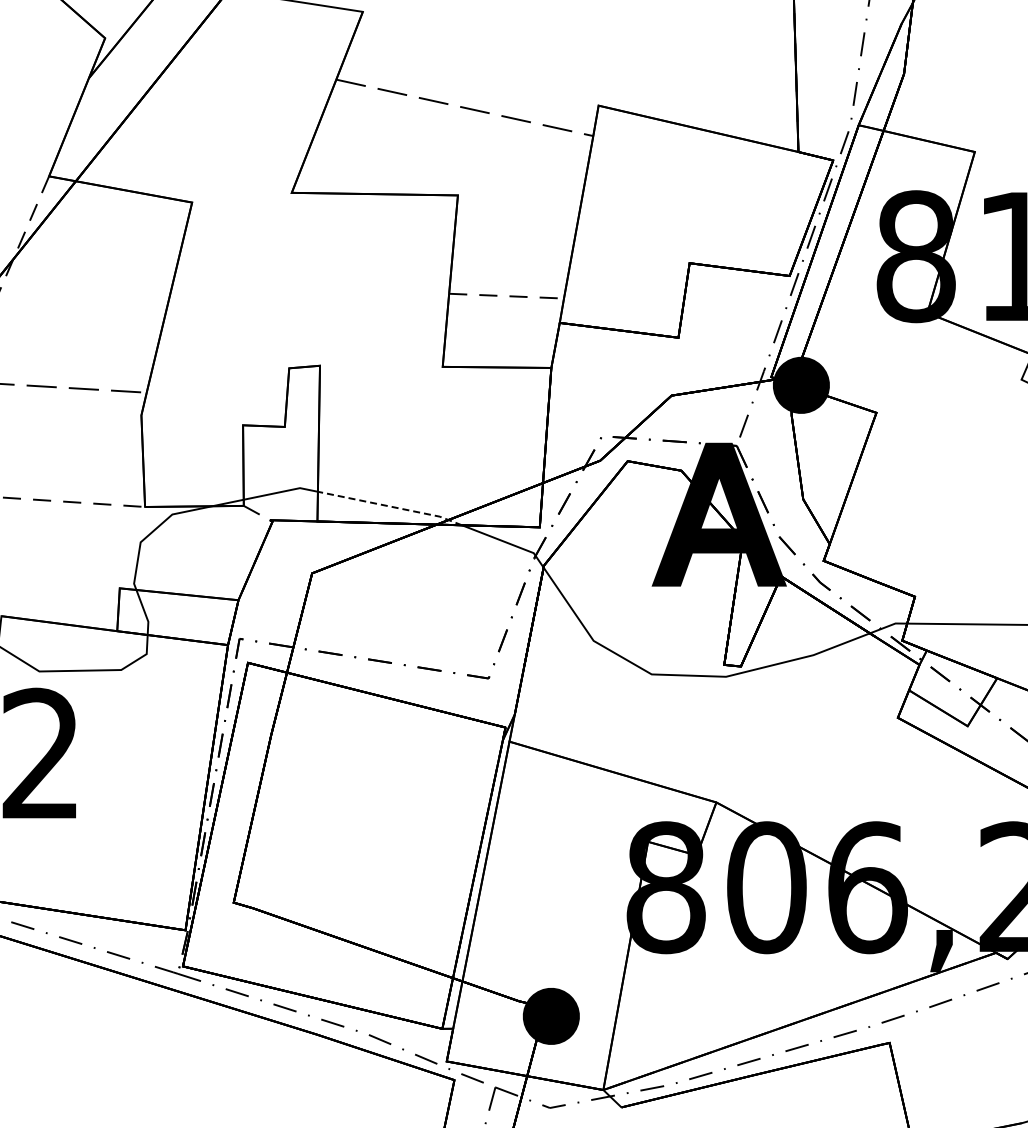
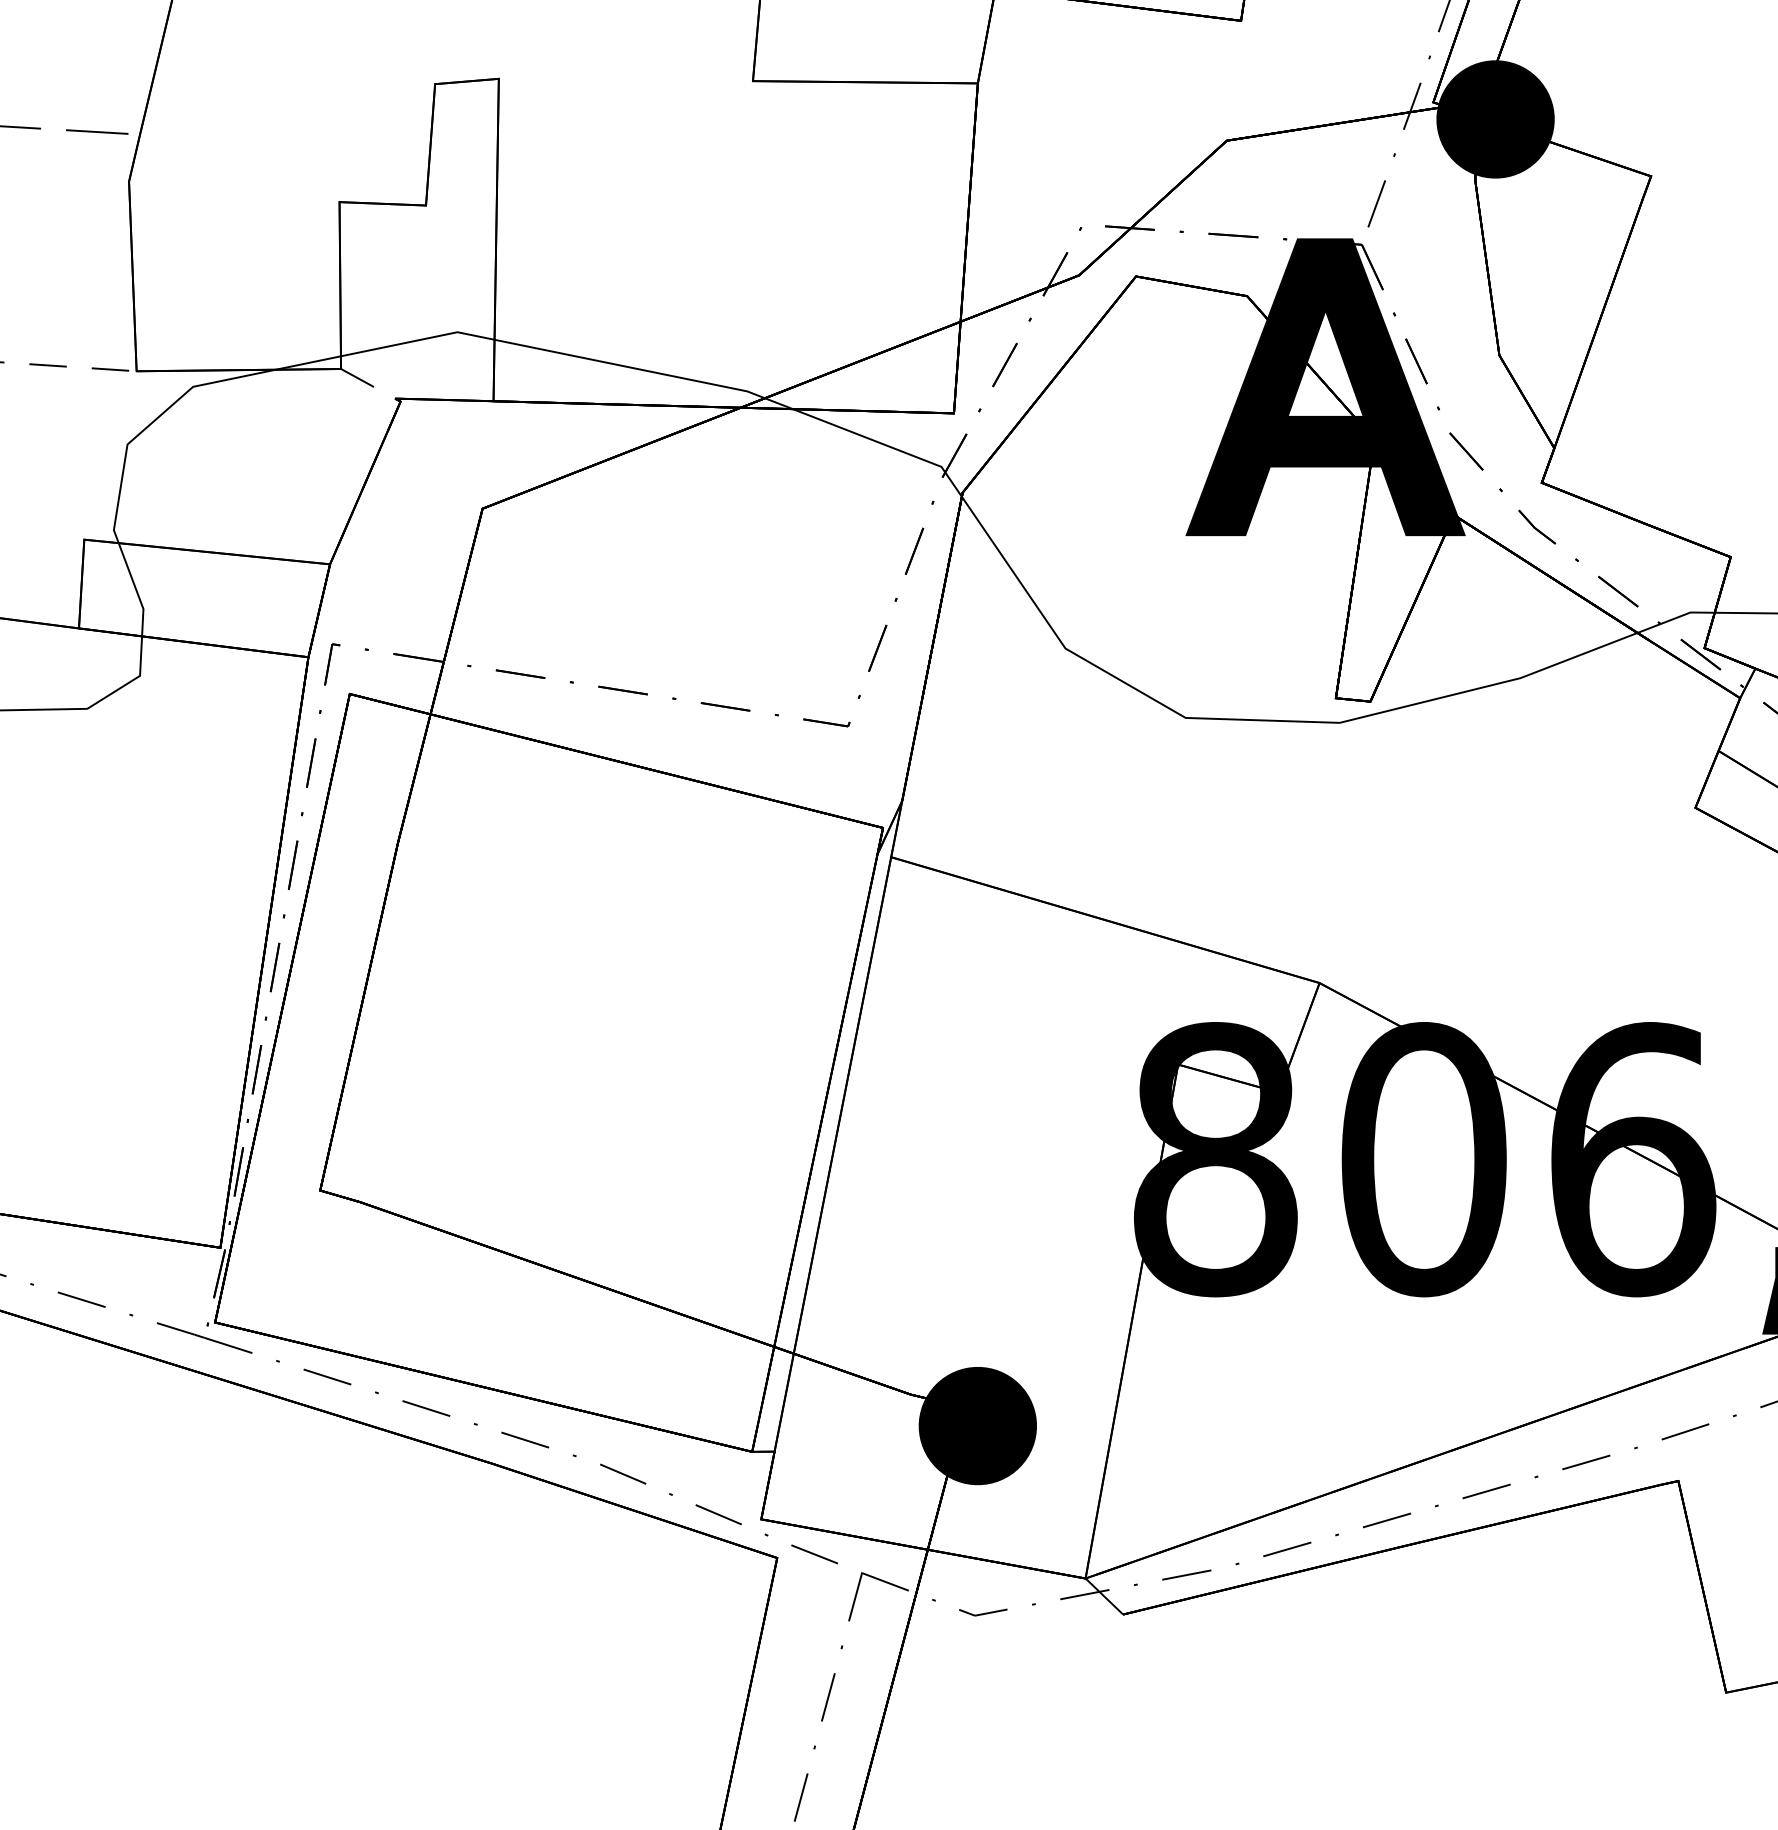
line: (391, 506) -> (646, 370), dashed -> solid

